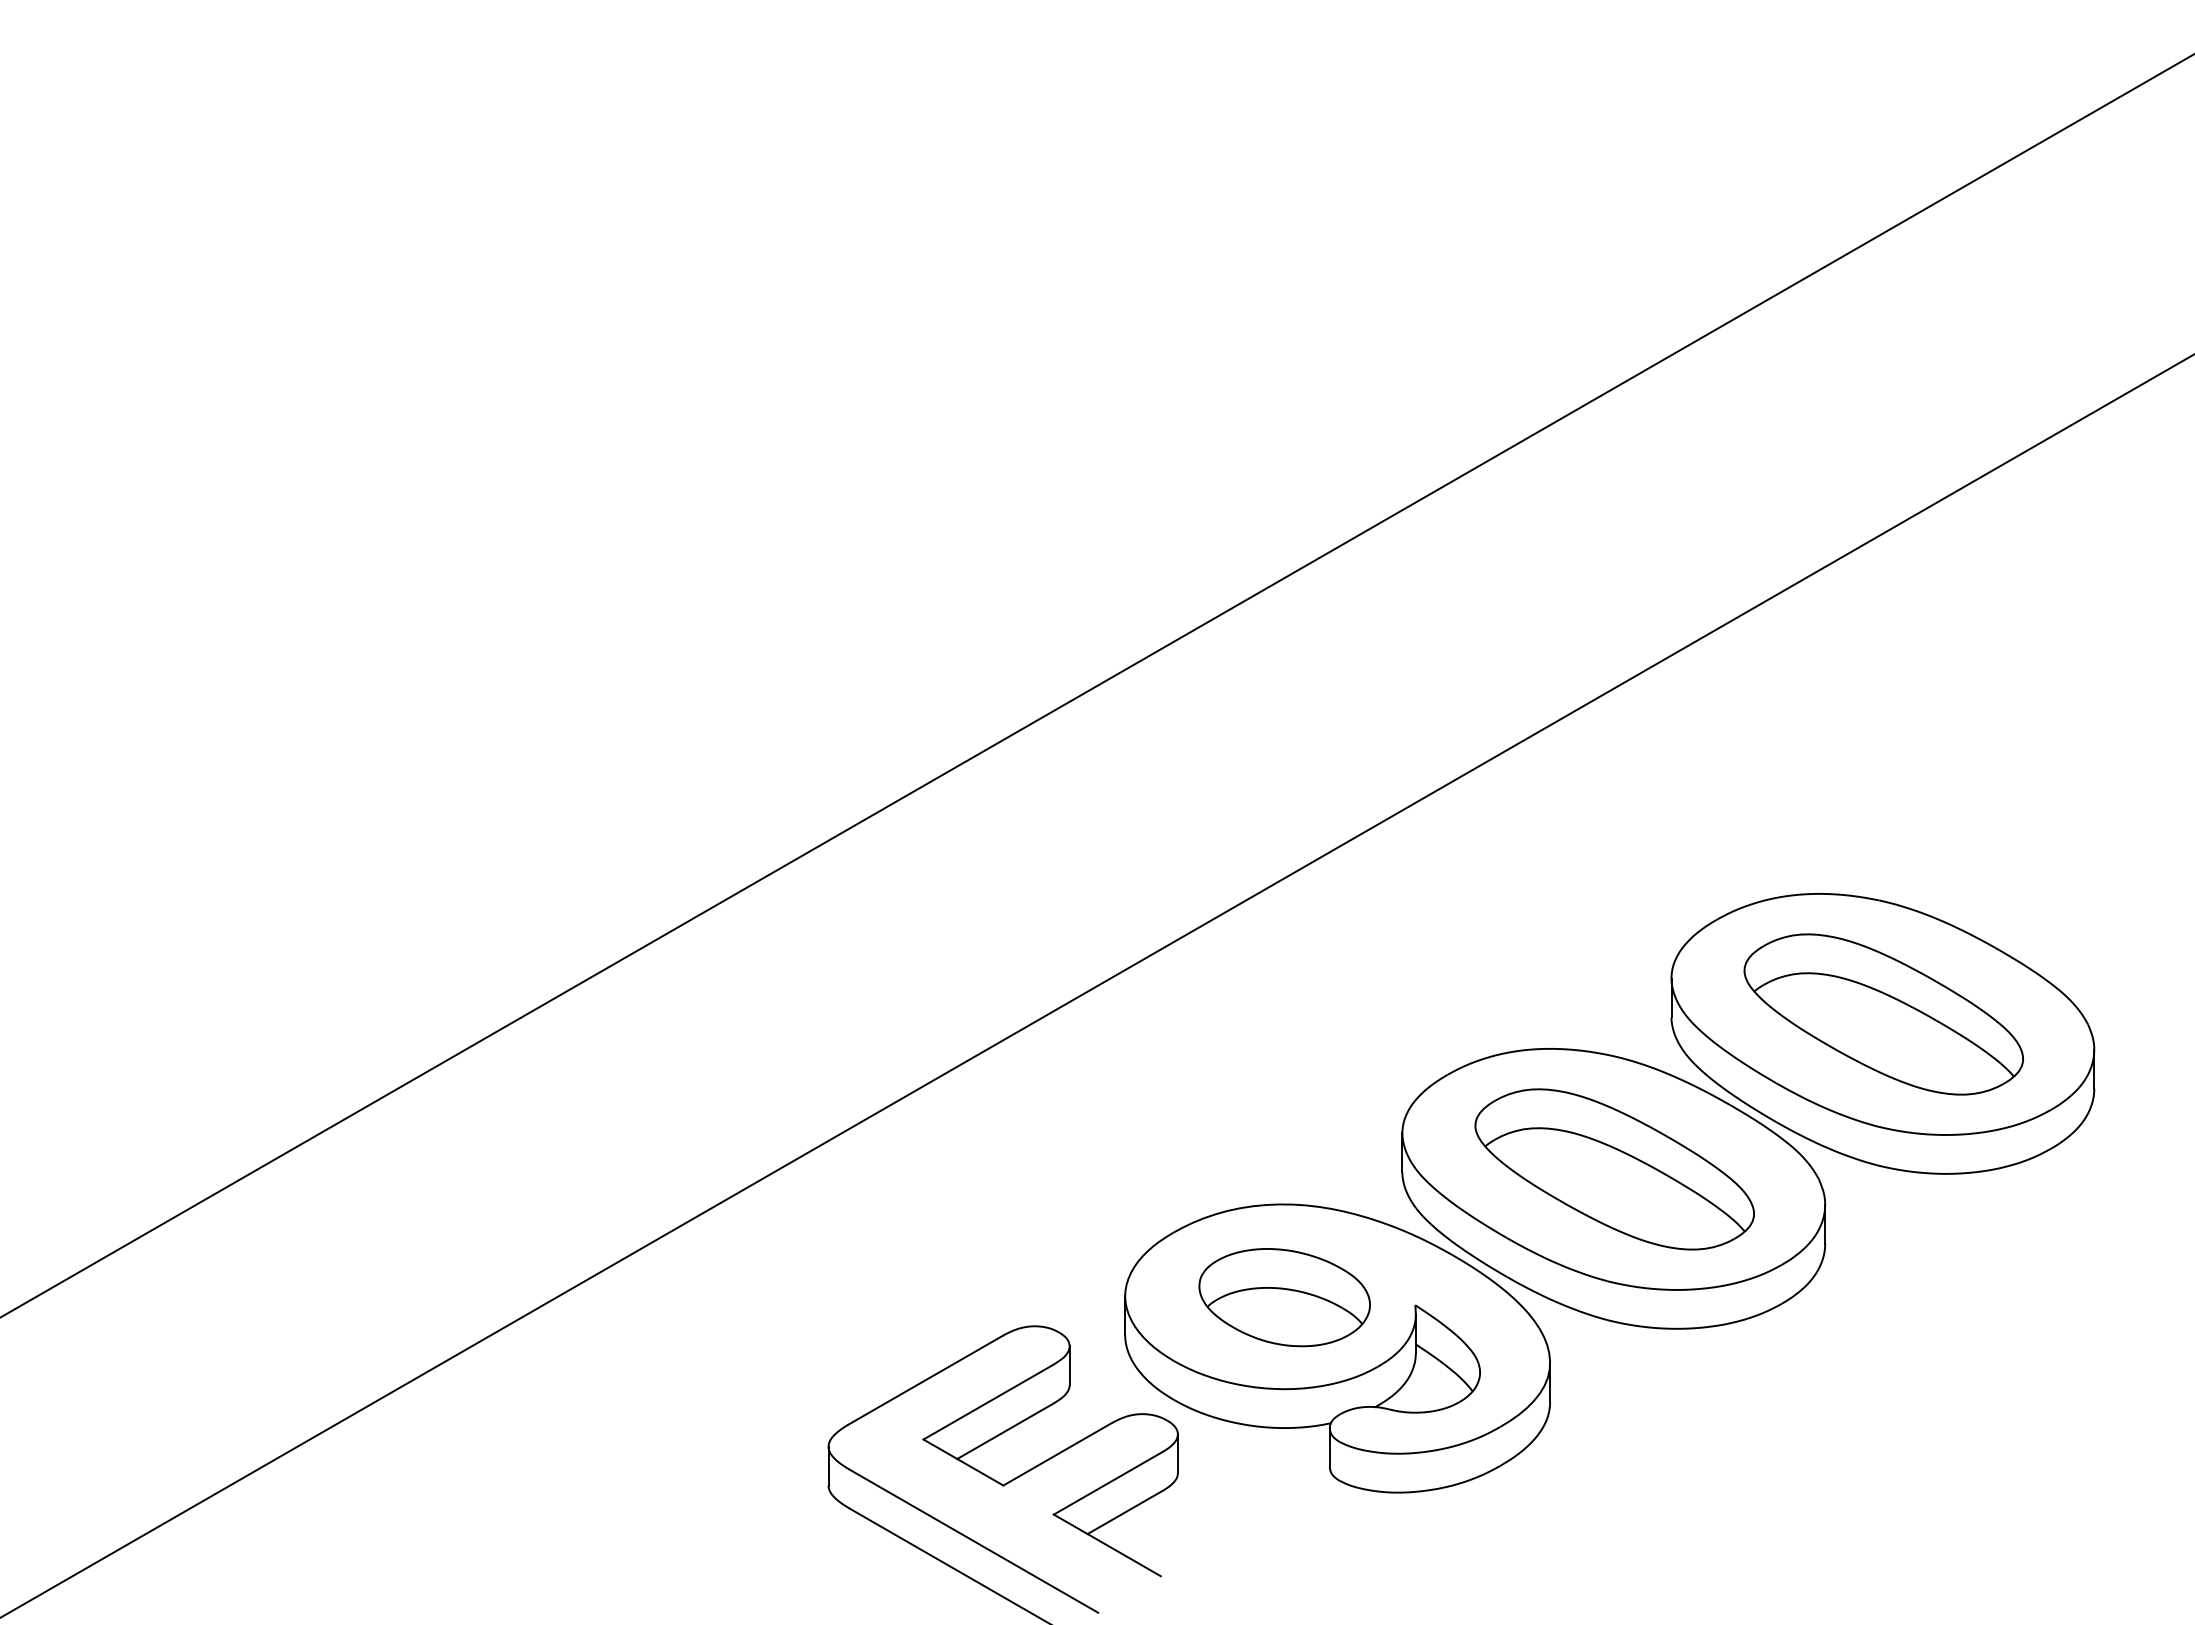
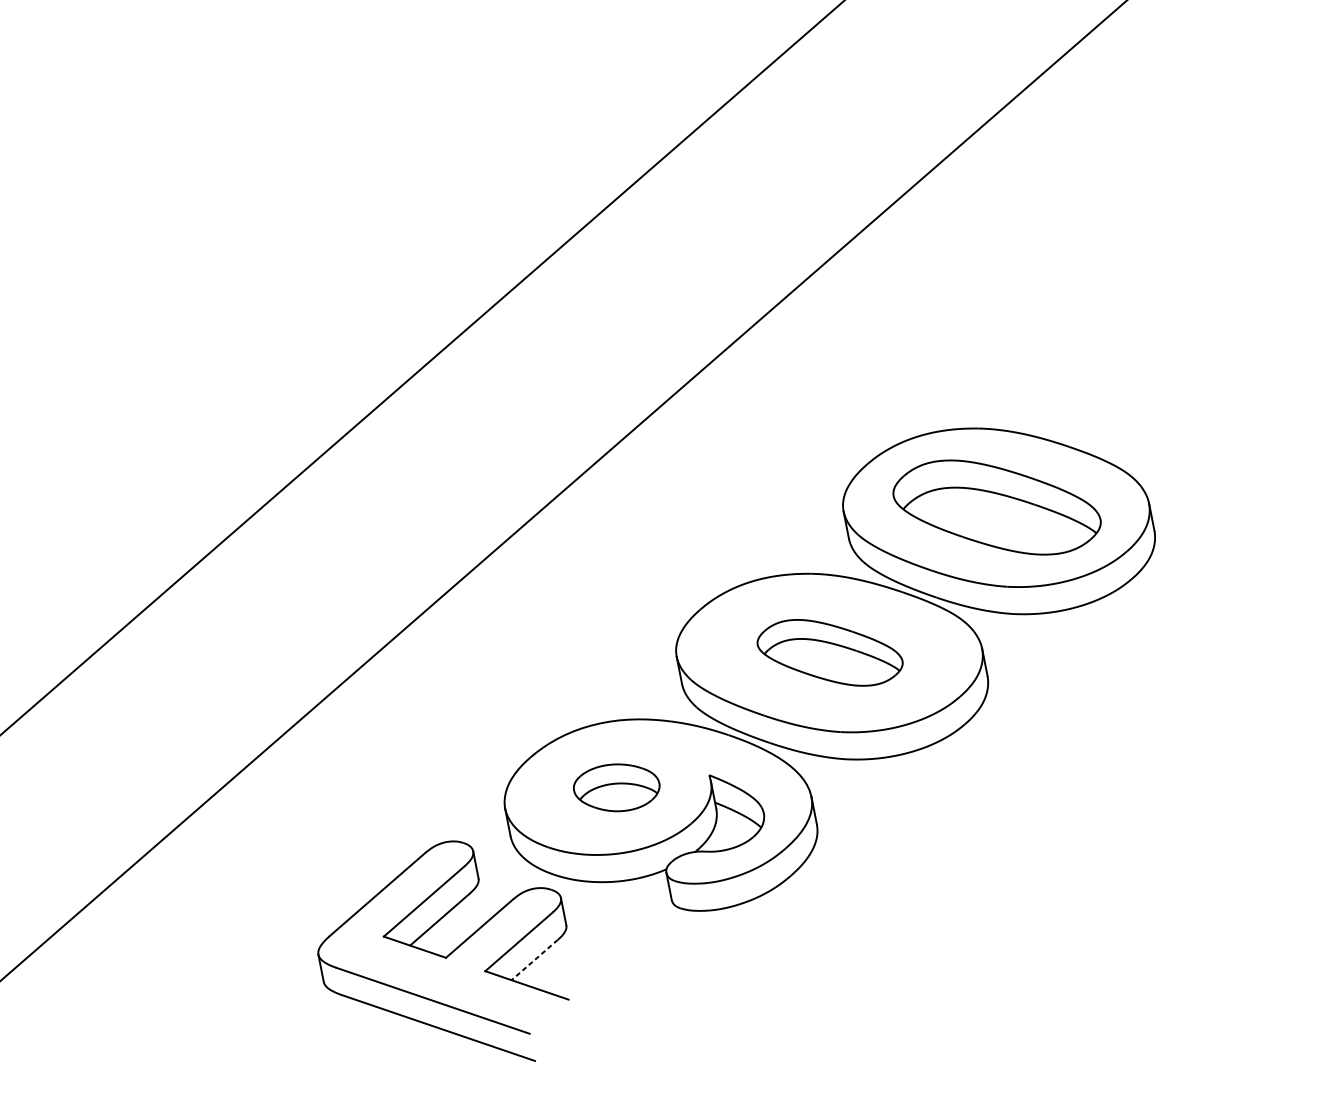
part: (1614, 1169) -> (829, 652), size x0.7
part: (1284, 1297) -> (616, 787), size x0.7
line: (1124, 1512) -> (534, 960), solid -> dashed

